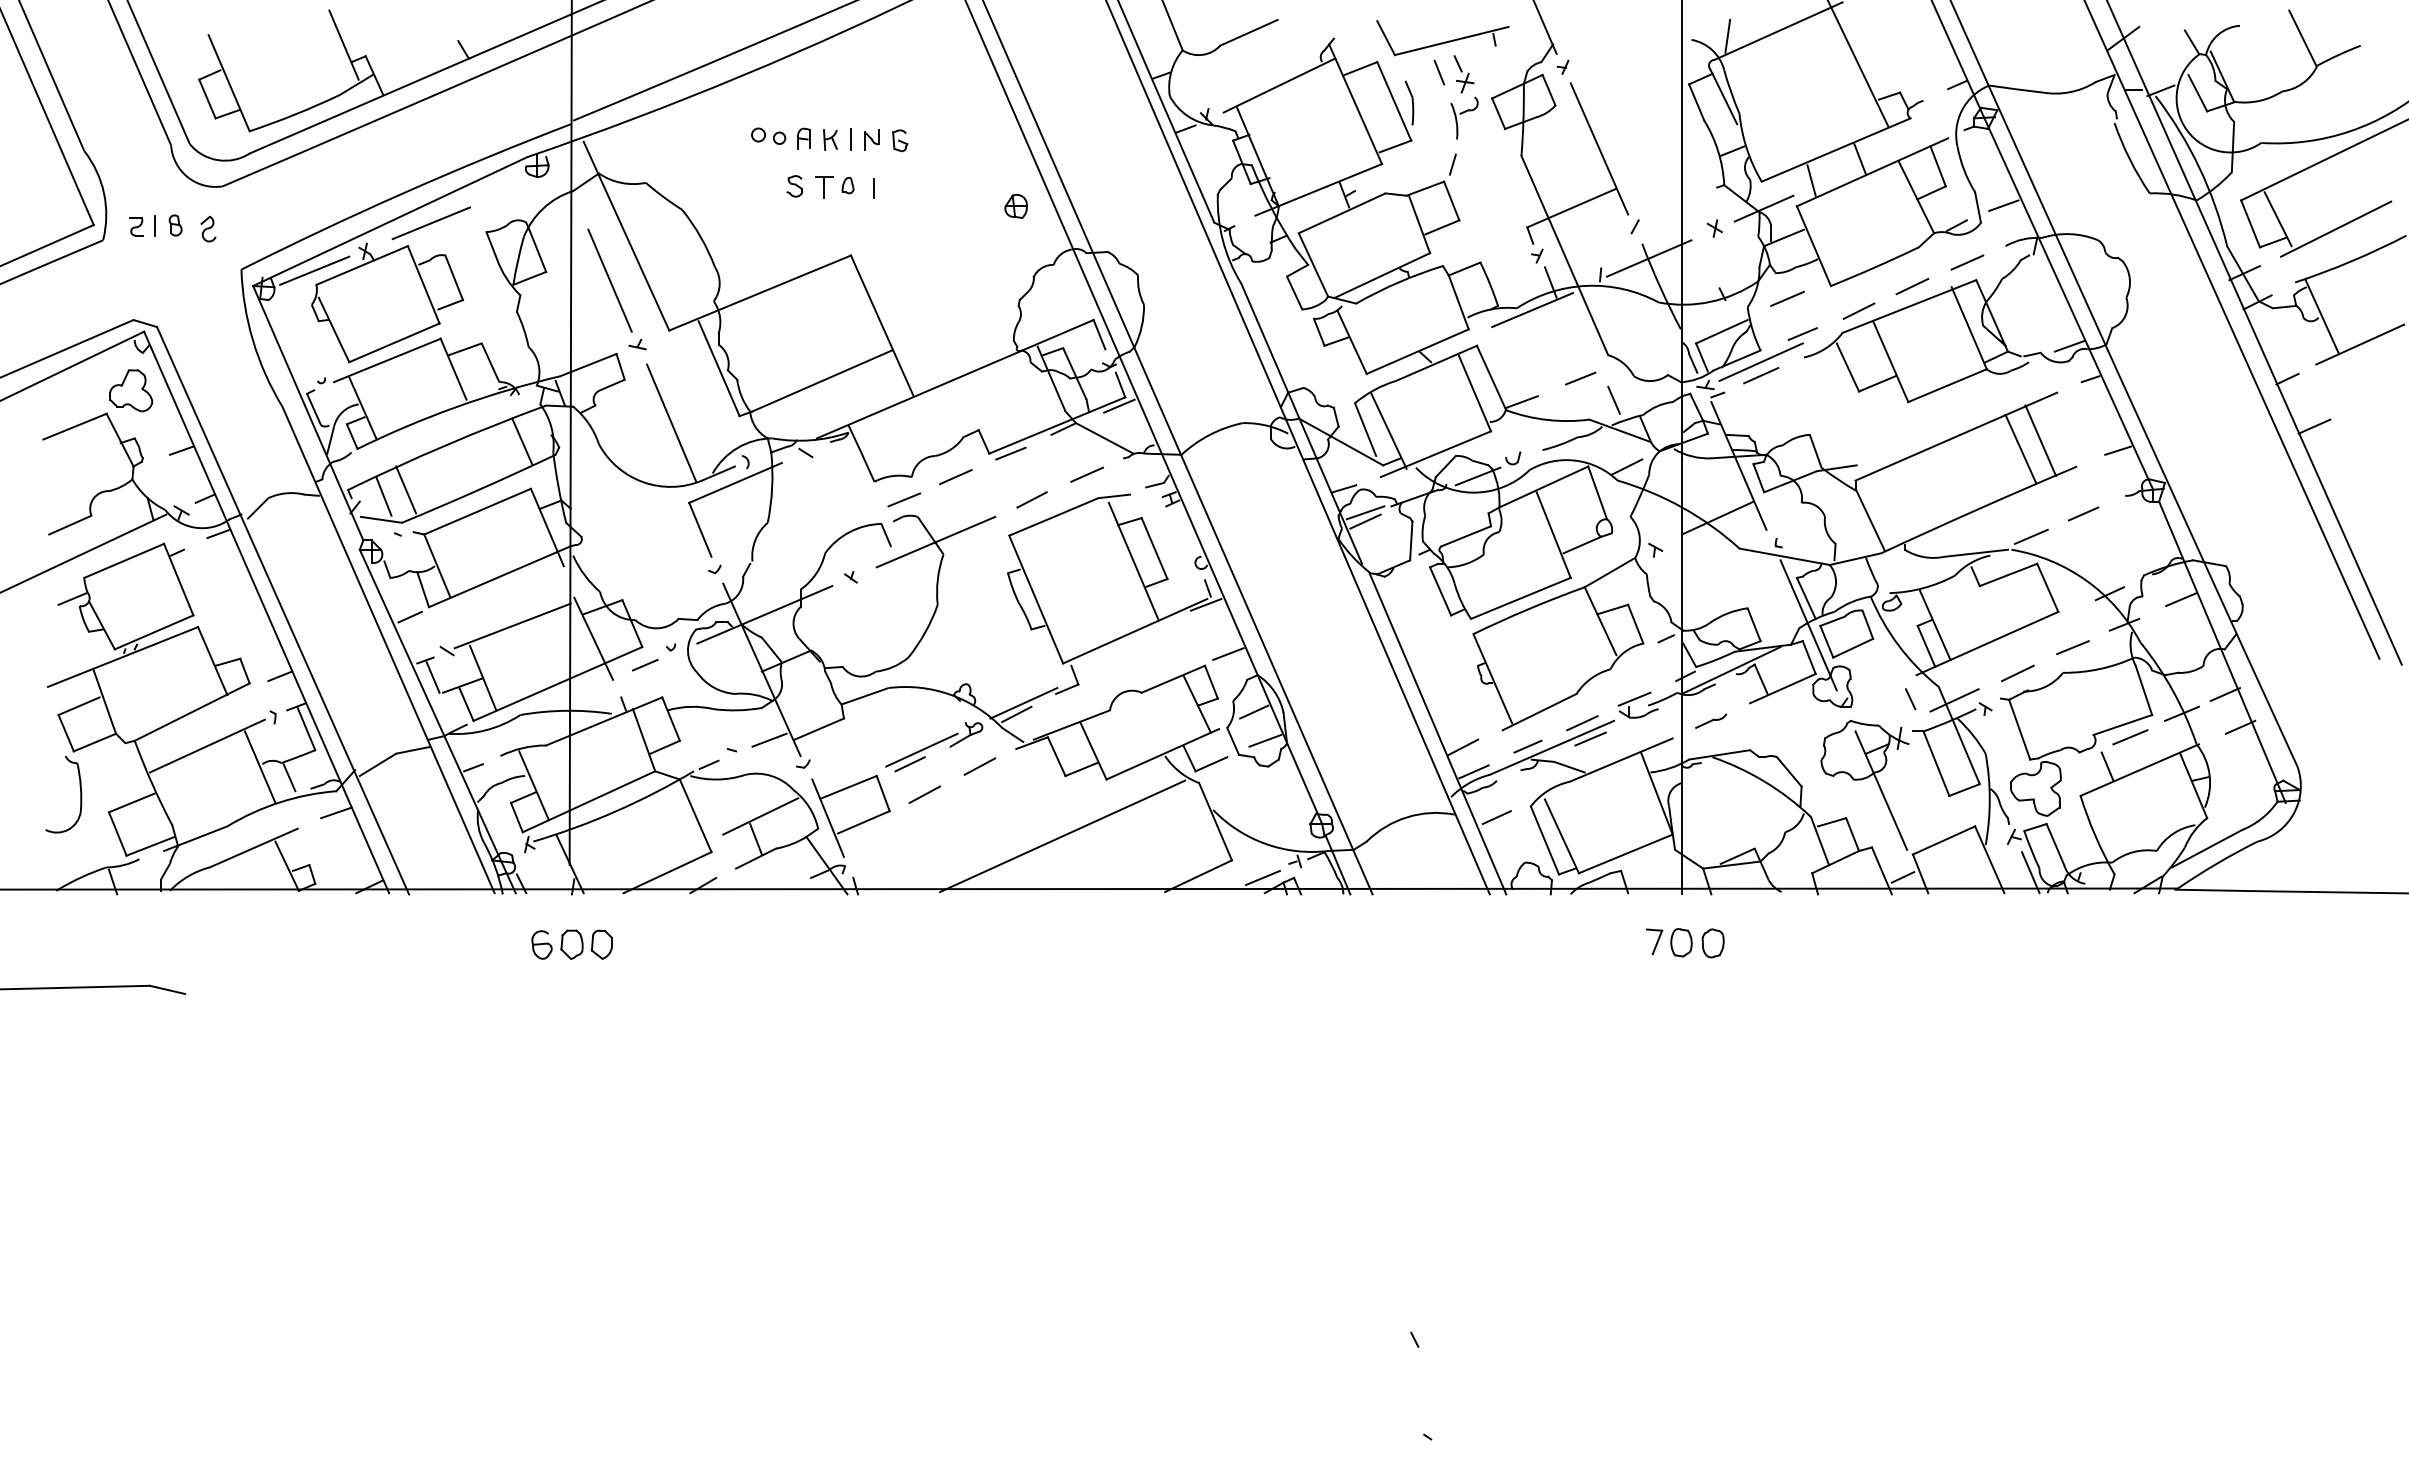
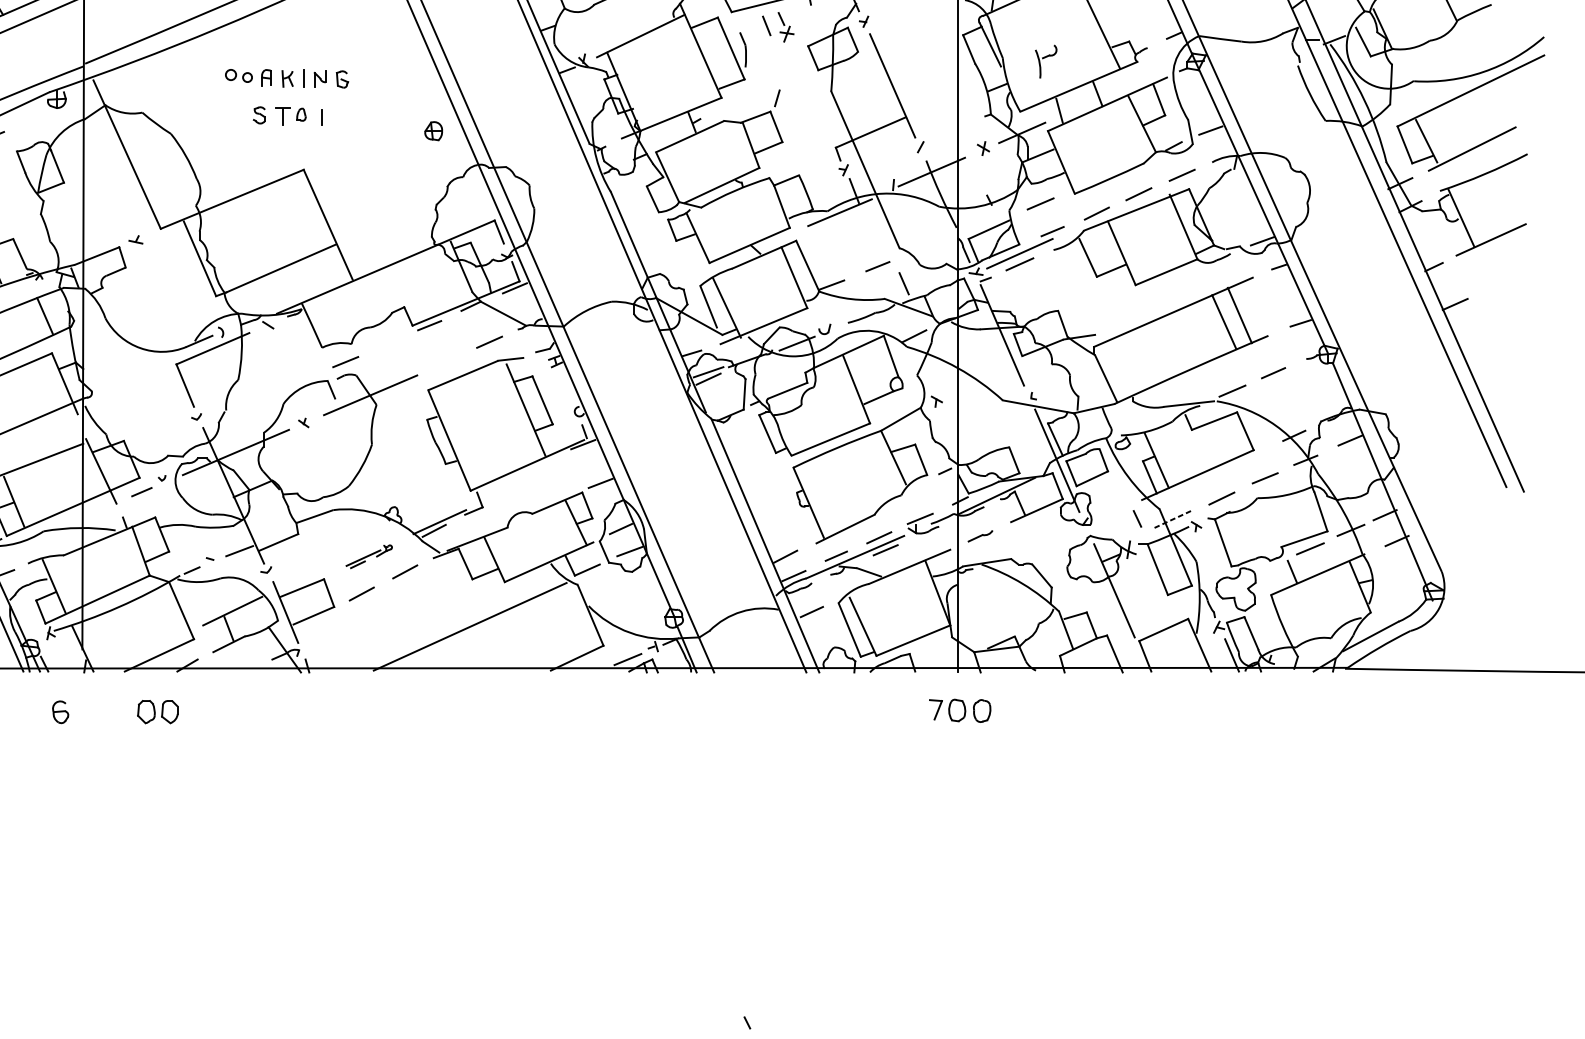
part: (1464, 117) -> (1046, 61), moved
line: (609, 280) -> (113, 189), removed
line: (671, 422) -> (162, 301), removed
line: (955, 477) -> (385, 344), removed
line: (1031, 499) -> (445, 361), removed
line: (1717, 517) -> (985, 375), removed
line: (1954, 700) -> (1172, 519), solid -> dashed
part: (934, 747) -> (369, 556), size x0.6
line: (1902, 877) -> (1131, 659), removed
part: (586, 944) -> (157, 711), moved

